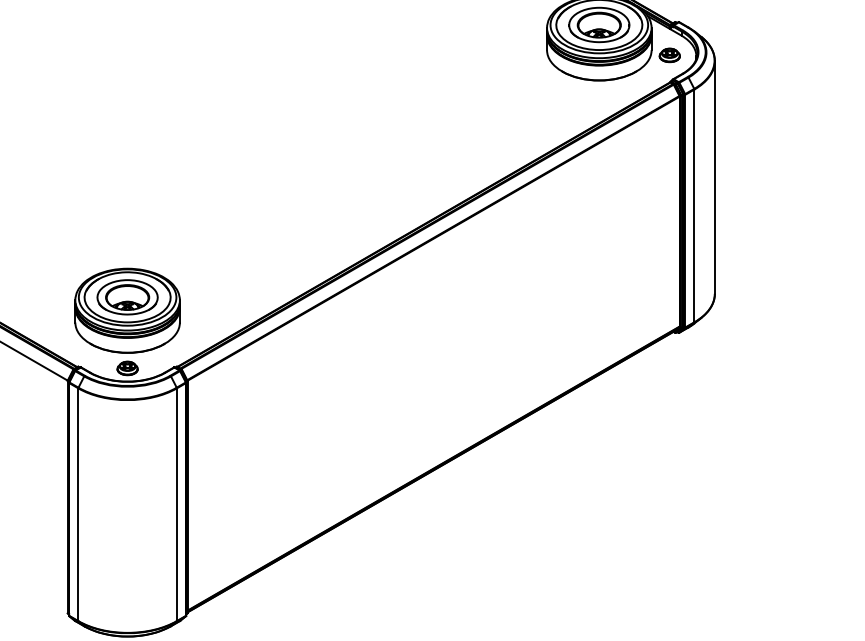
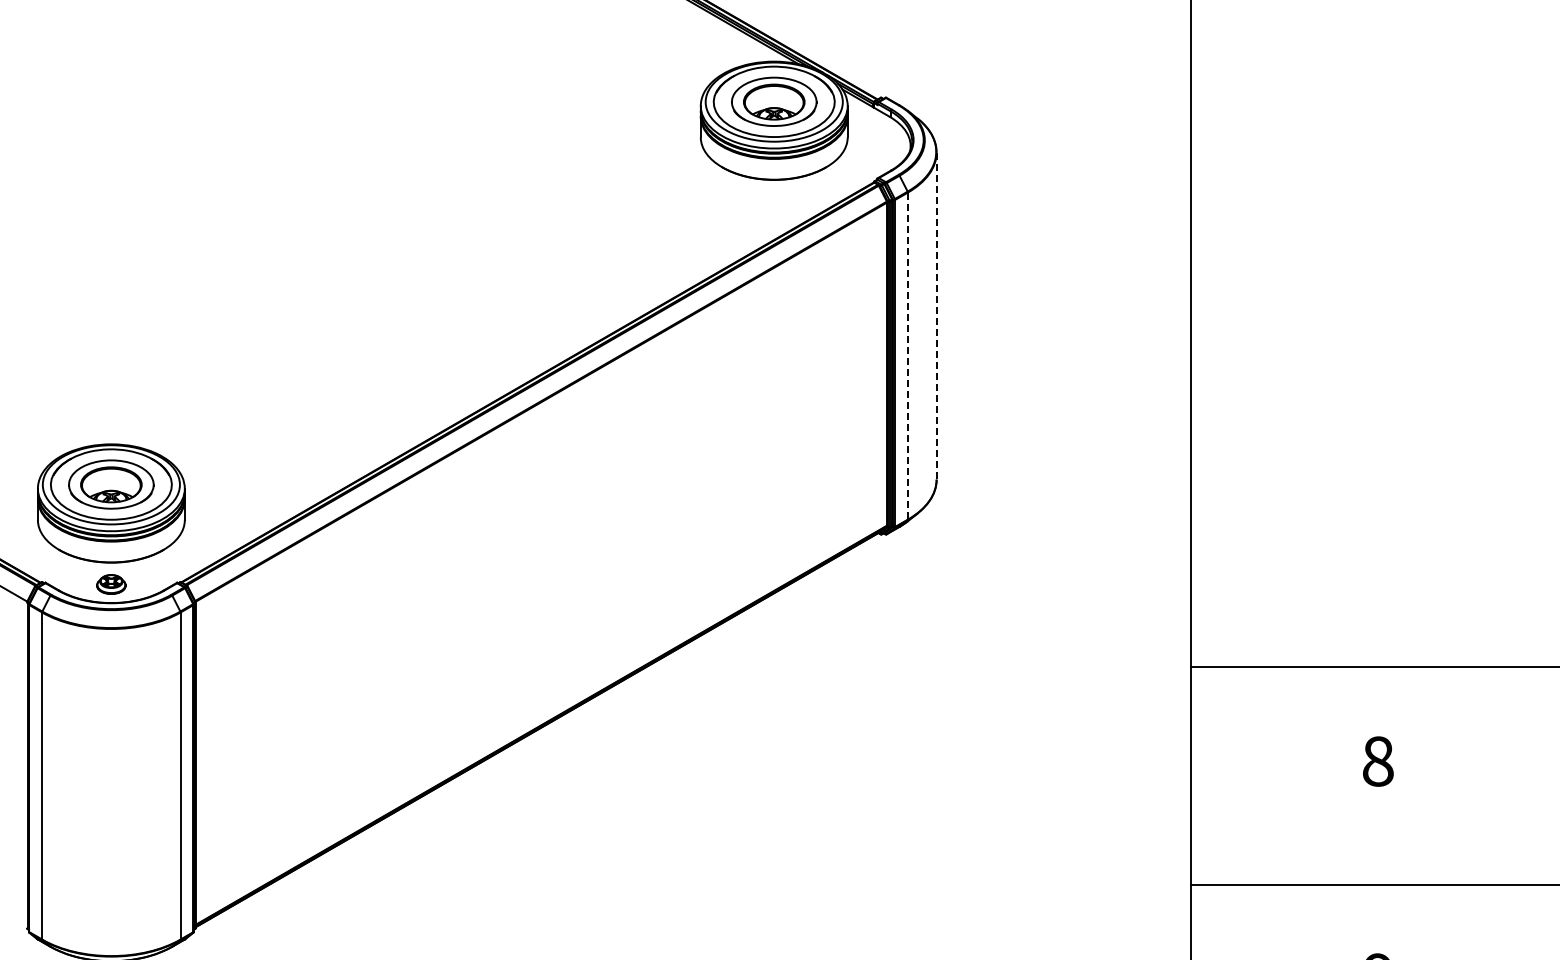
part: (669, 55) -> (873, 144), removed
line: (714, 177) -> (936, 316), solid -> dashed
line: (694, 206) -> (907, 356), solid -> dashed

